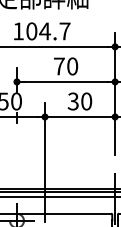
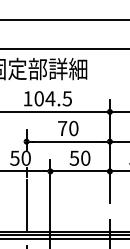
text: (63, 31) -> (66, 98), 104.7 -> 104.5
text: (73, 100) -> (74, 157), 30 -> 50
line: (16, 155) -> (26, 204), added

